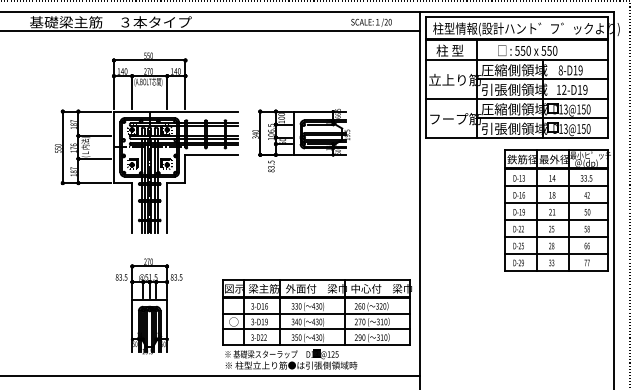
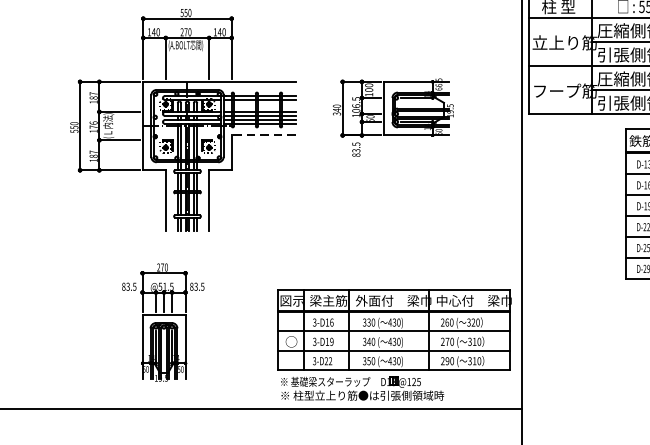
part: (301, 140) -> (393, 117), moved
line: (211, 154) -> (263, 134), solid -> dashed
part: (148, 306) -> (162, 322), moved

